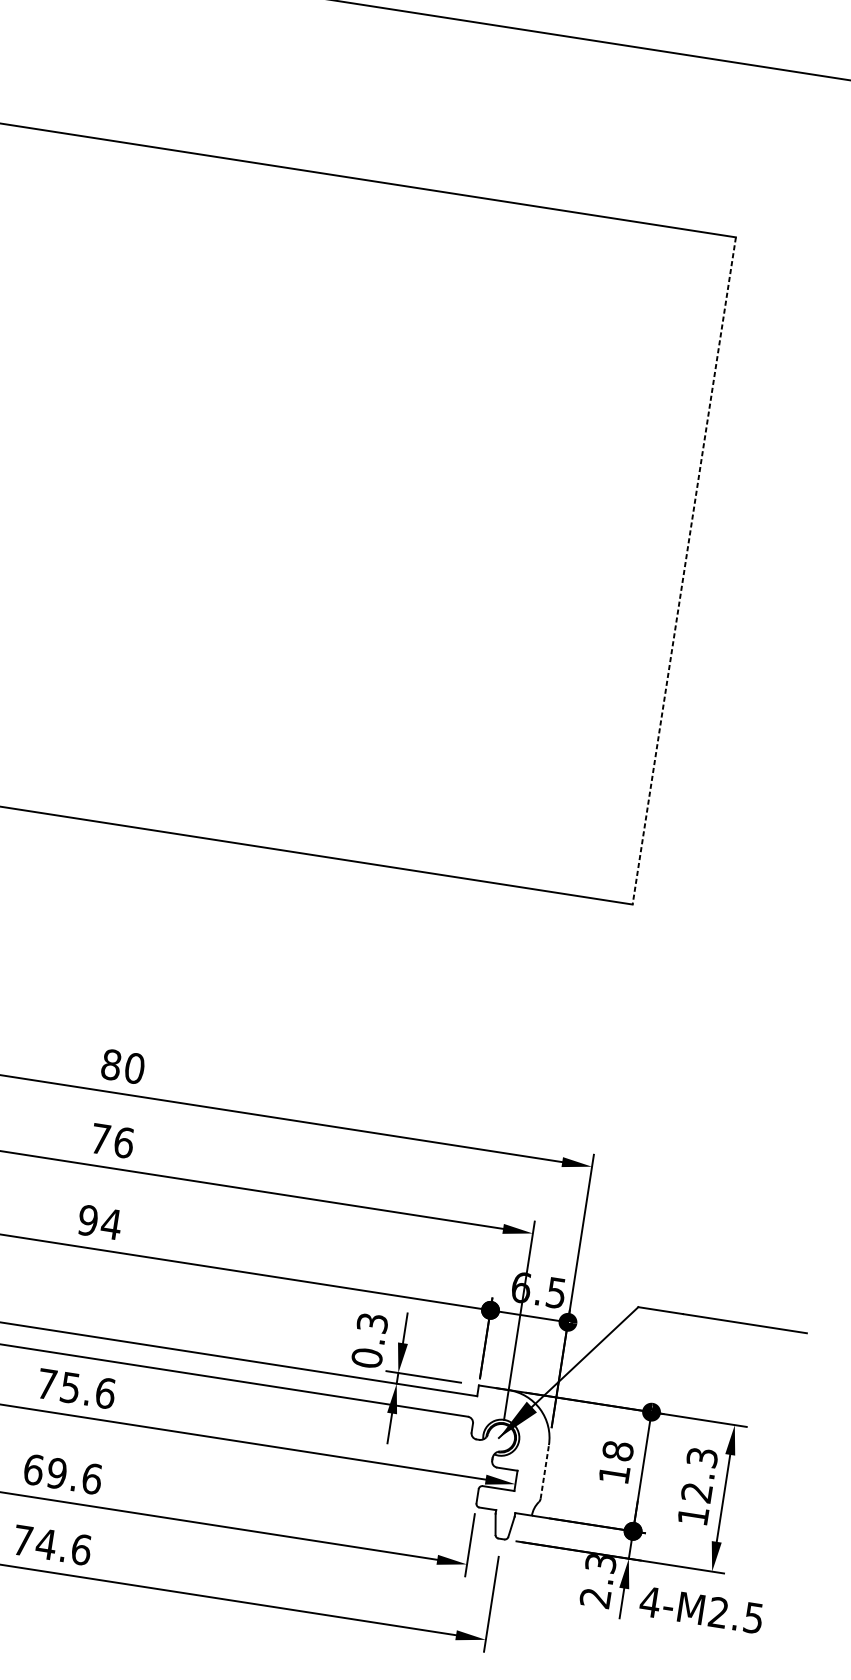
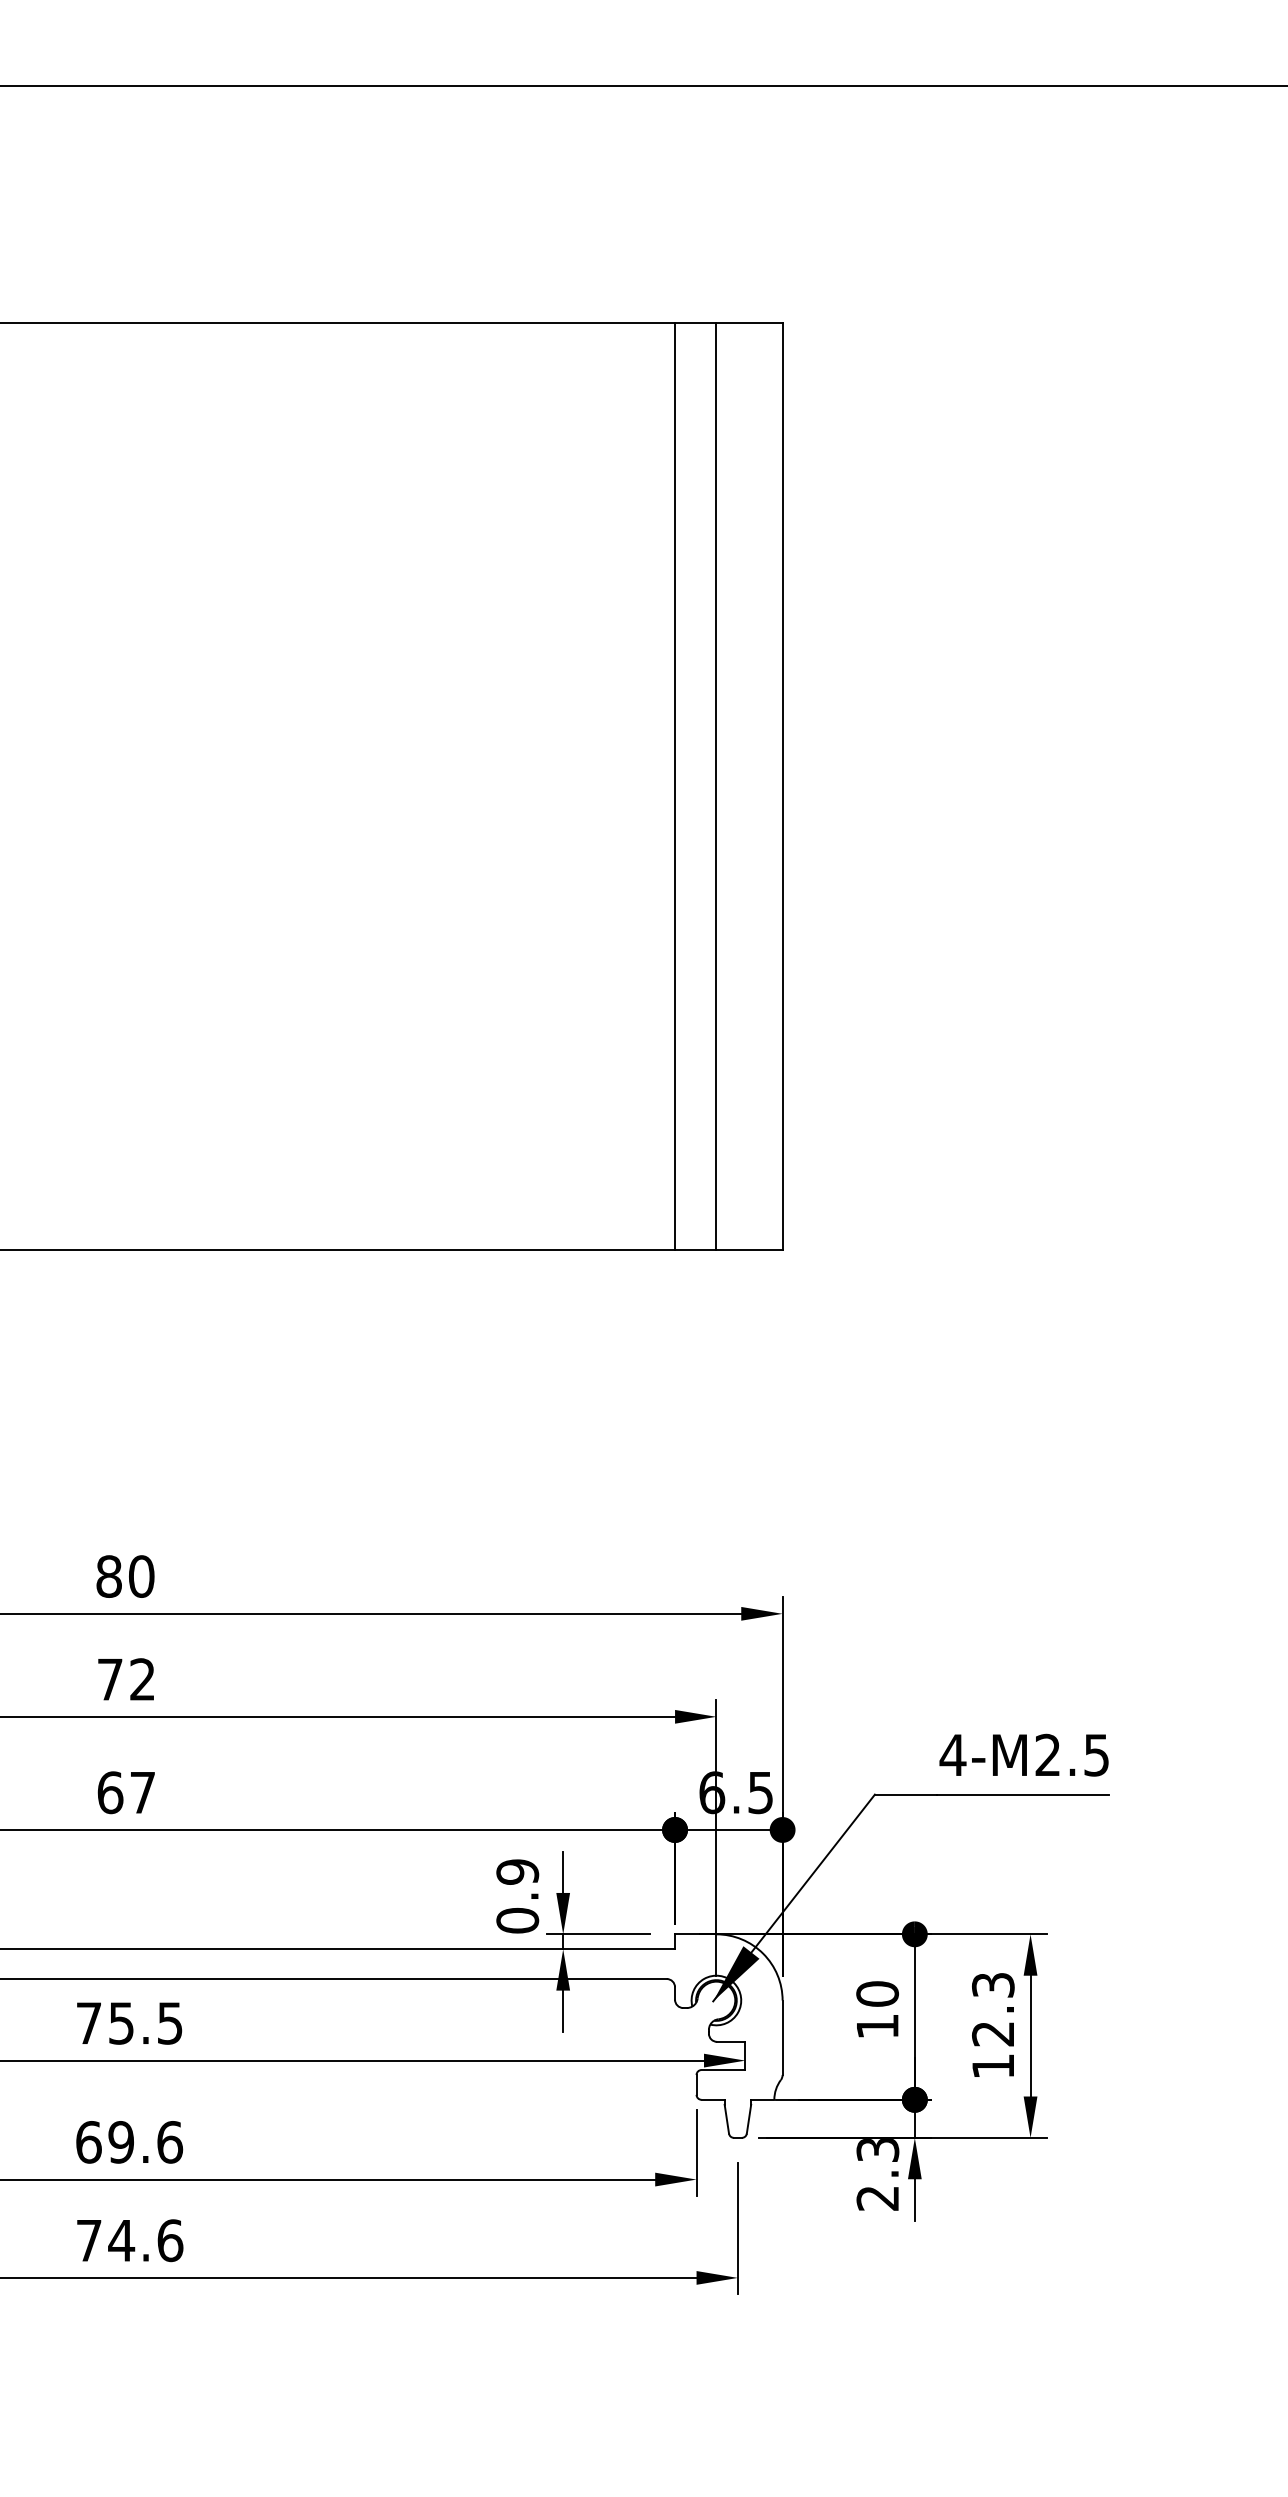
line: (607, 558) -> (675, 785), added
line: (636, 563) -> (716, 785), added
line: (684, 571) -> (782, 786), dashed -> solid
text: (123, 1142) -> (142, 1679), 76 -> 72
text: (99, 1222) -> (126, 1792), 94 -> 67
text: (372, 1322) -> (517, 1871), 0.3 -> 0.9
text: (105, 1393) -> (170, 2023), 75.6 -> 75.5
text: (618, 1450) -> (877, 1993), 18 -> 10
line: (544, 1471) -> (782, 2037), dashed -> solid
text: (701, 1609) -> (1023, 1754), moved

